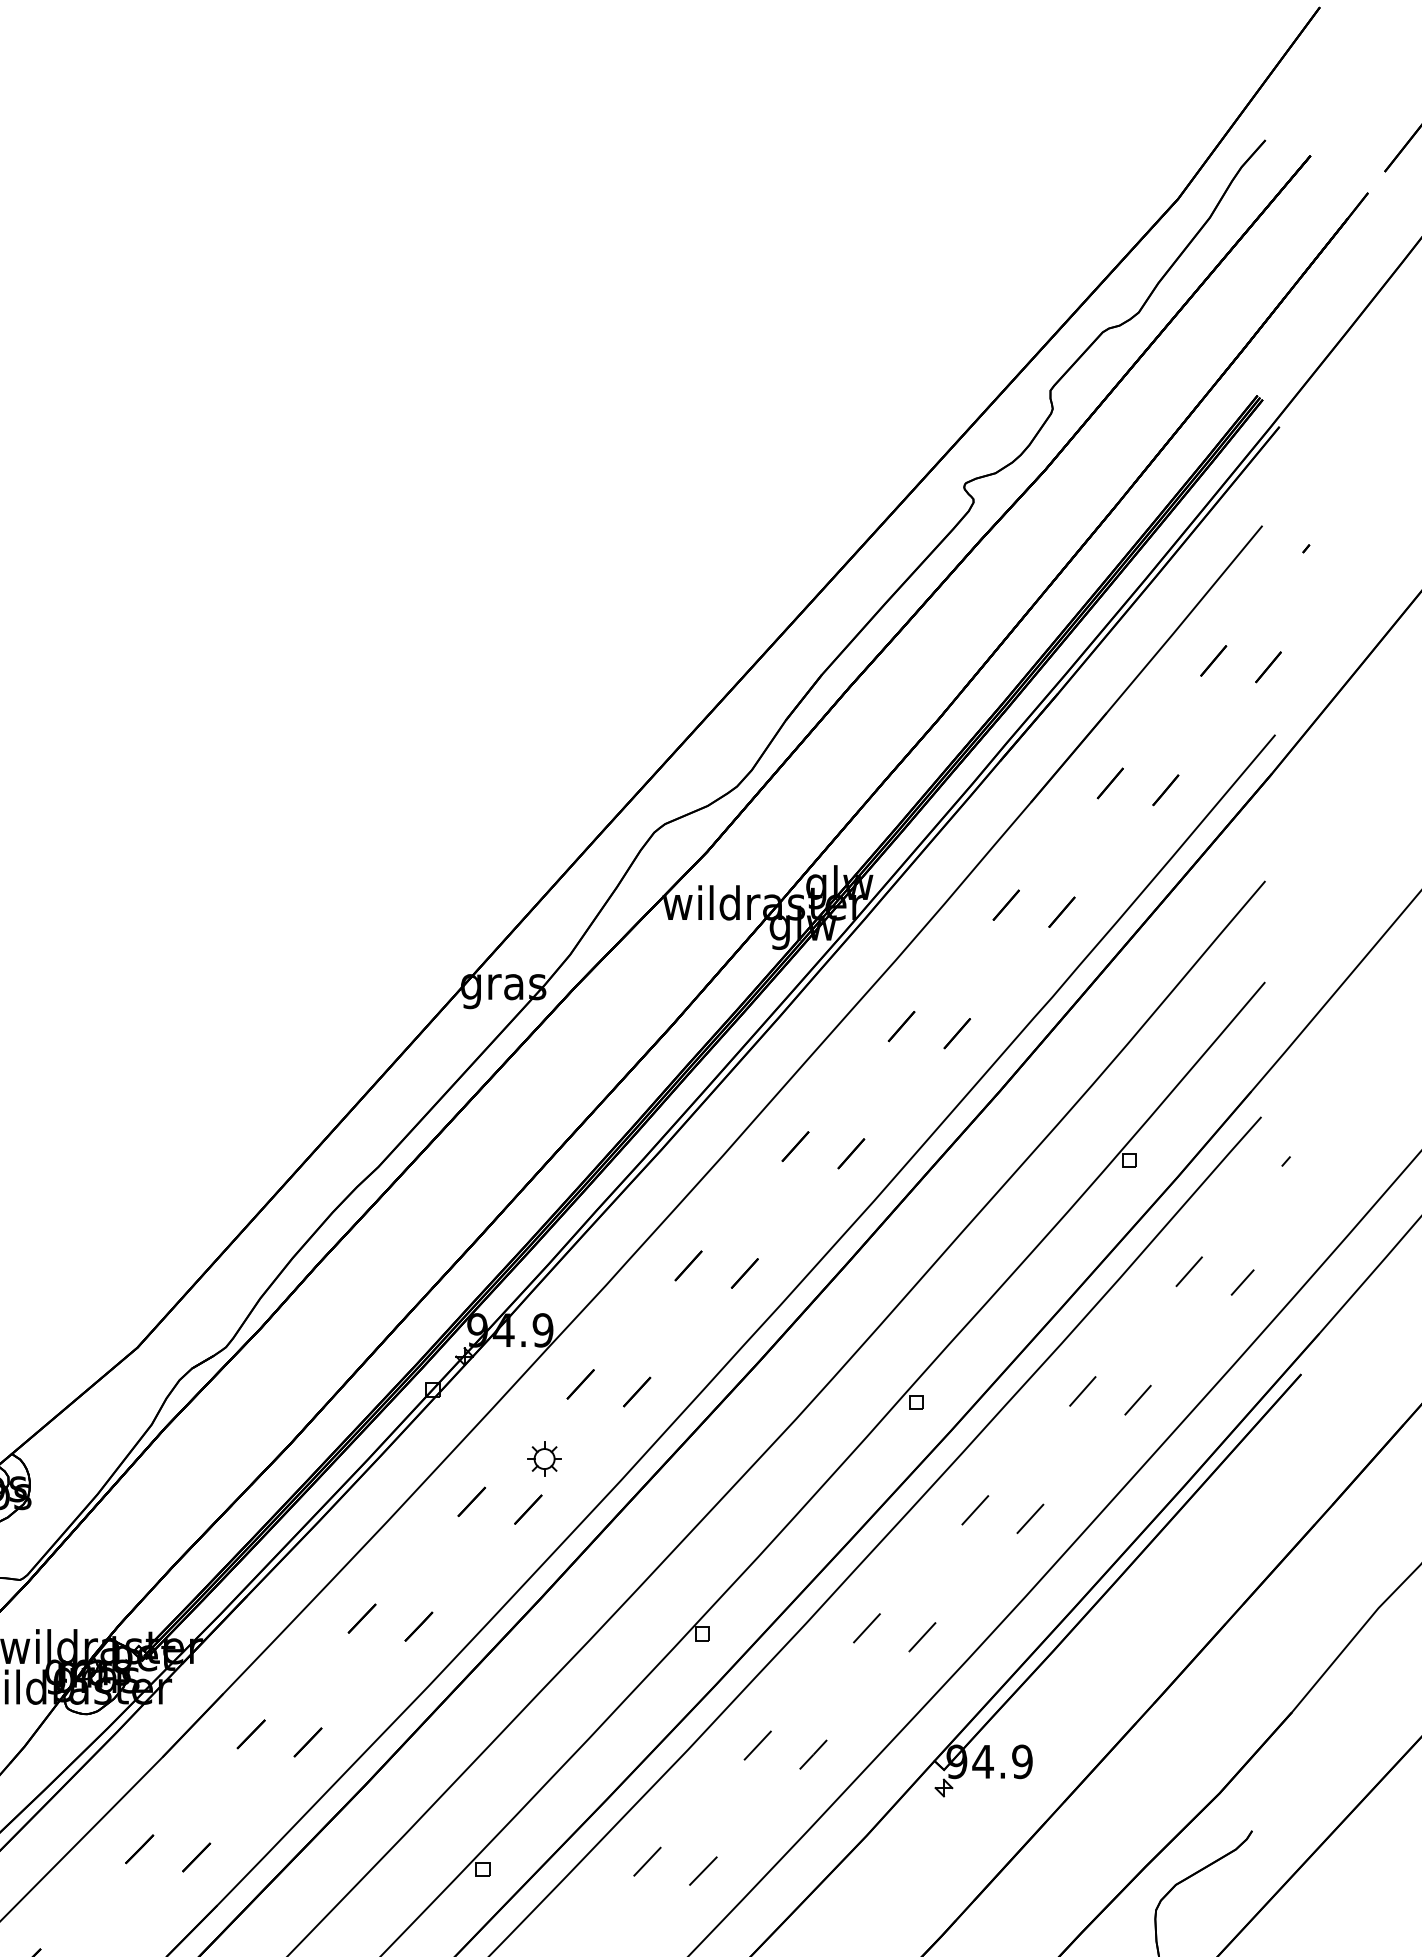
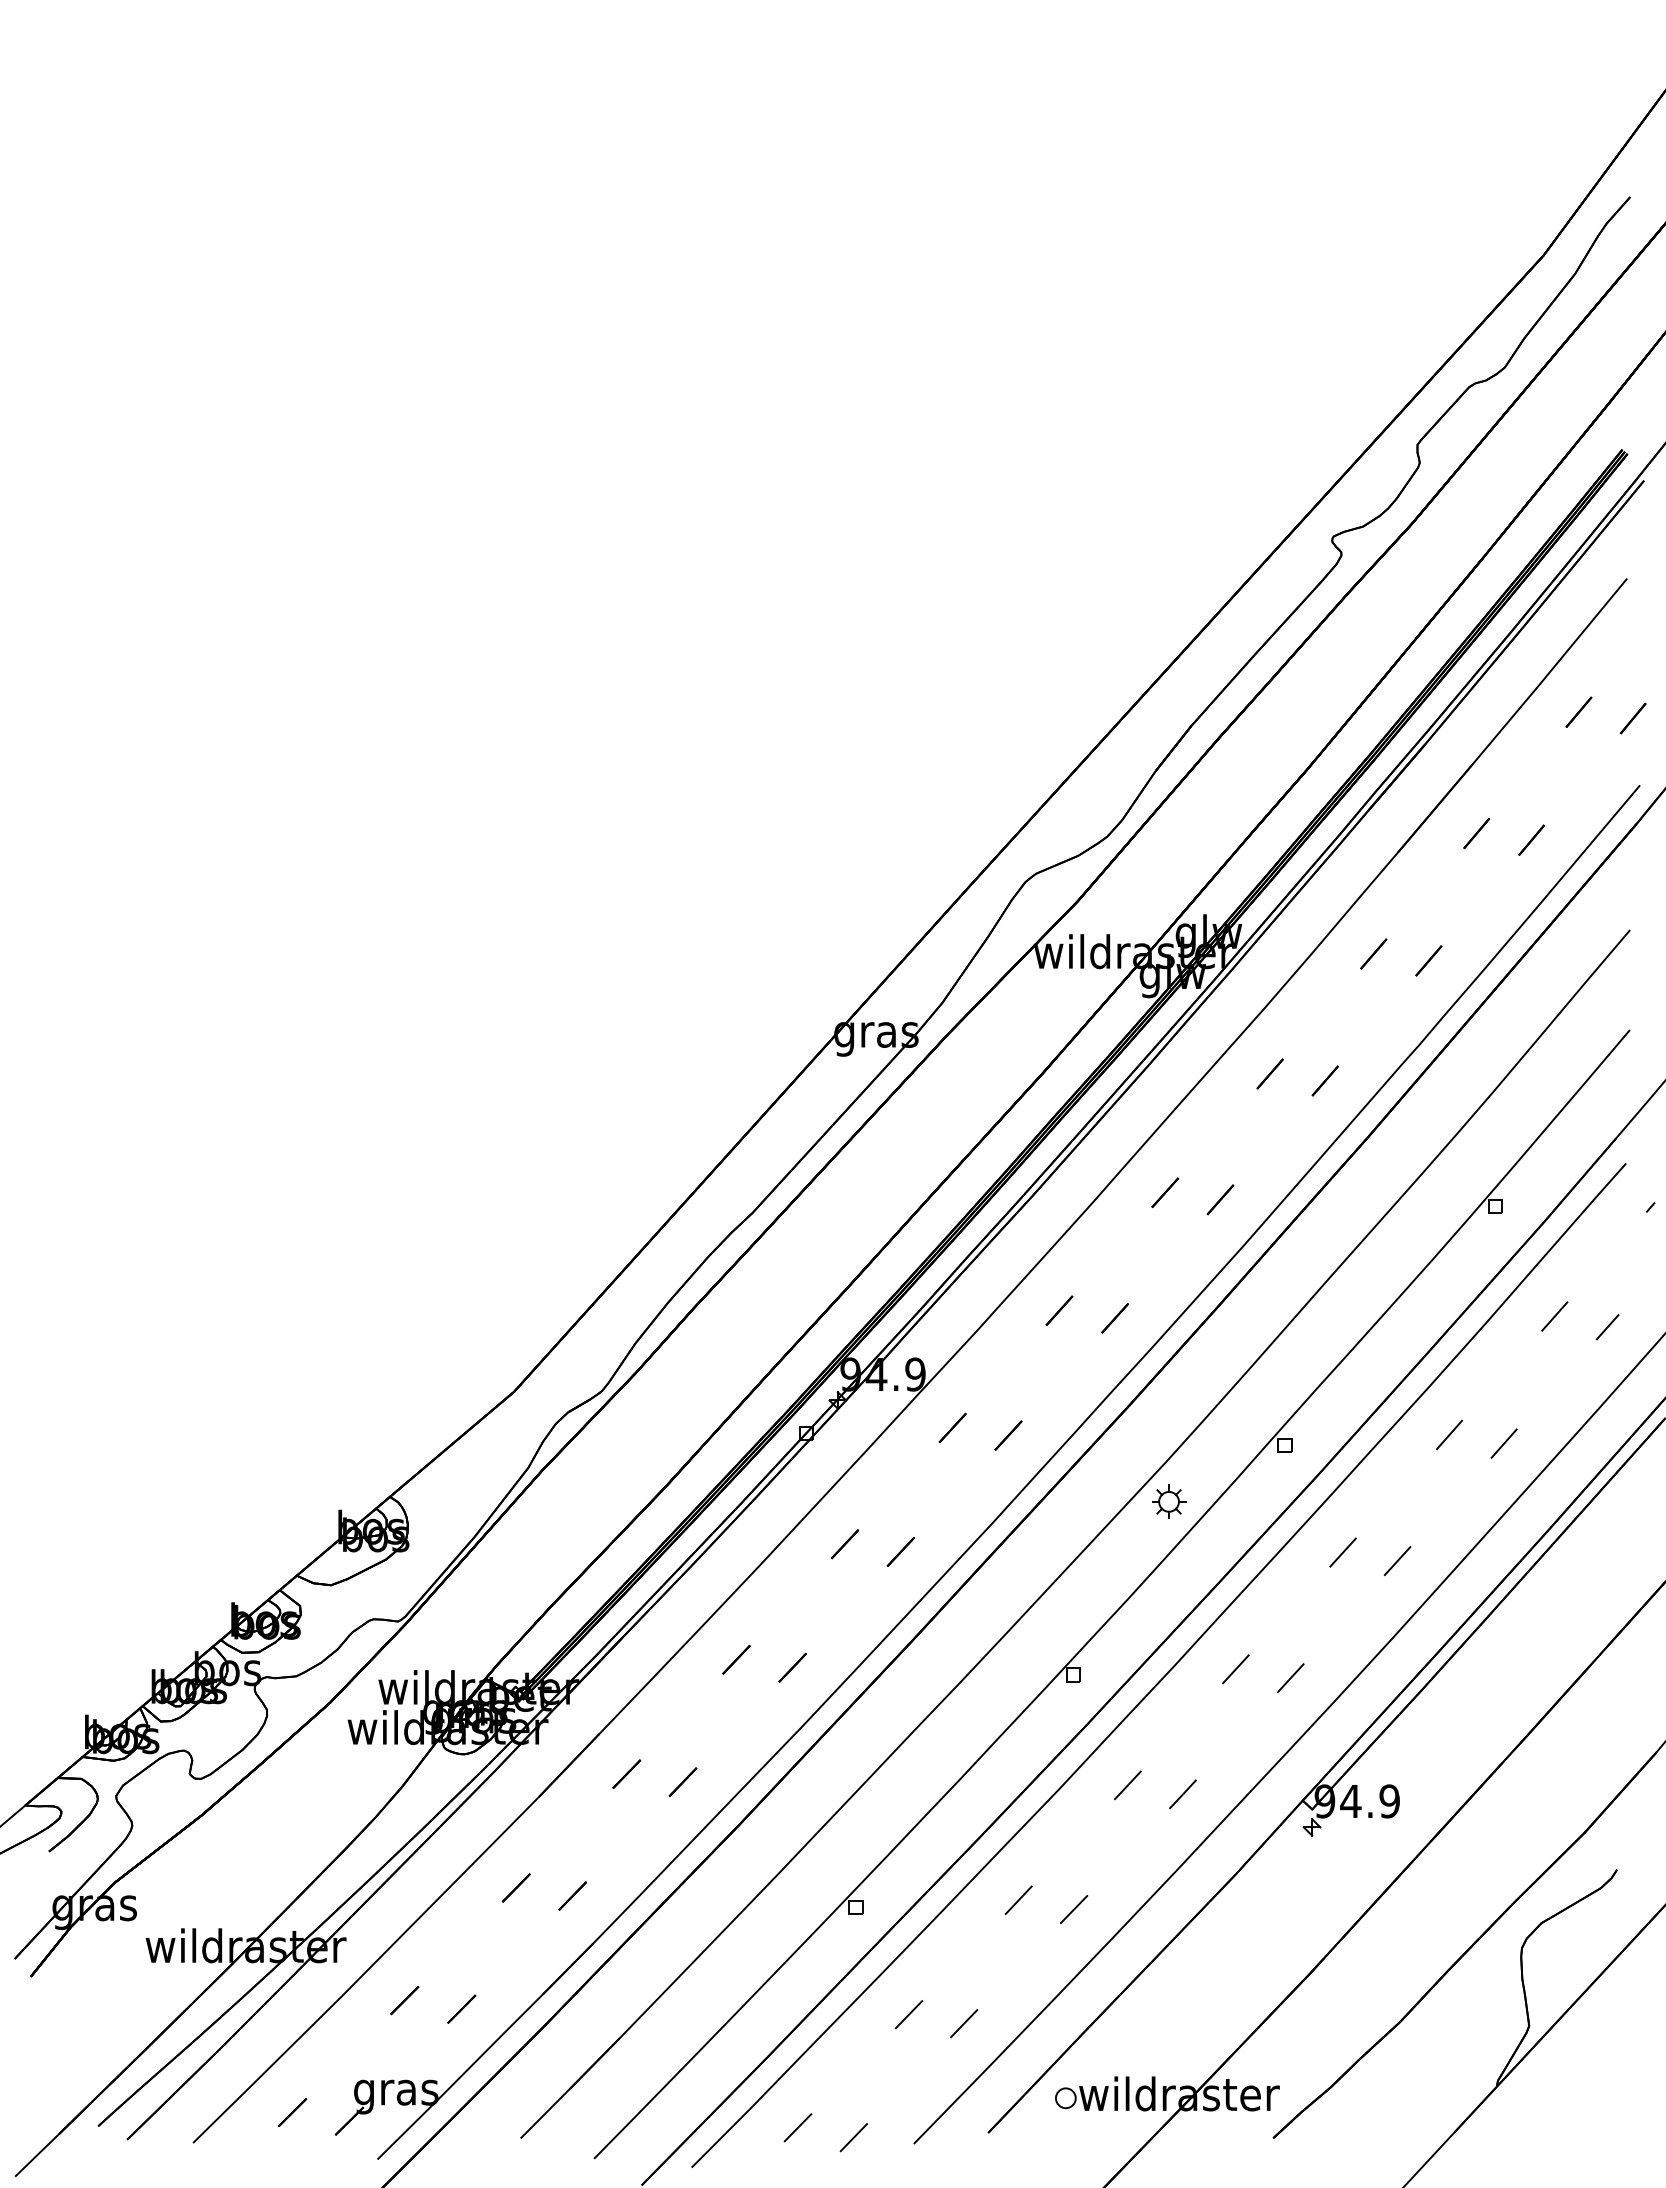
part: (545, 1458) -> (1169, 1501), moved

